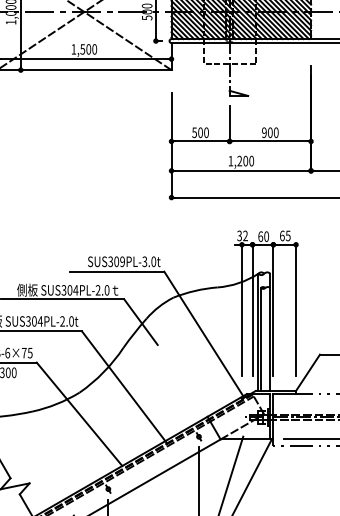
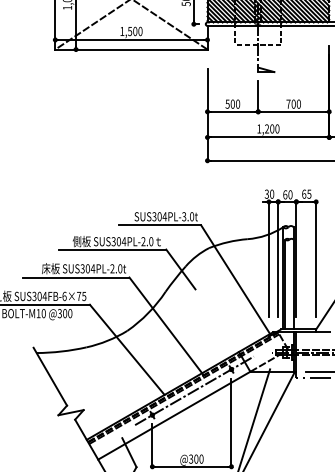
text: (264, 131) -> (288, 103), 900 -> 700
text: (246, 235) -> (272, 193), 32 -> 30
text: (122, 261) -> (164, 216), SUS309PL-3.0t -> SUS304PL-3.0t
line: (156, 460) -> (194, 390), added

